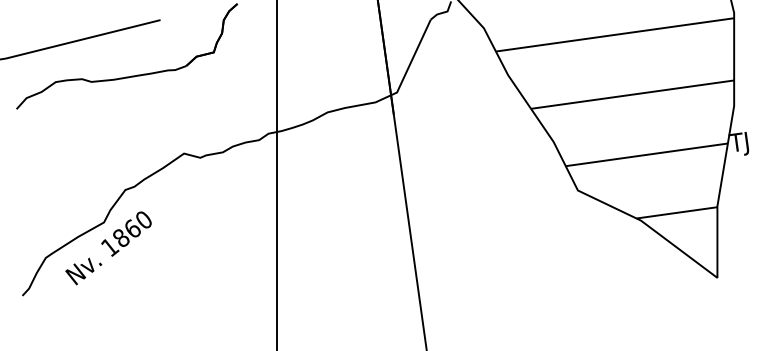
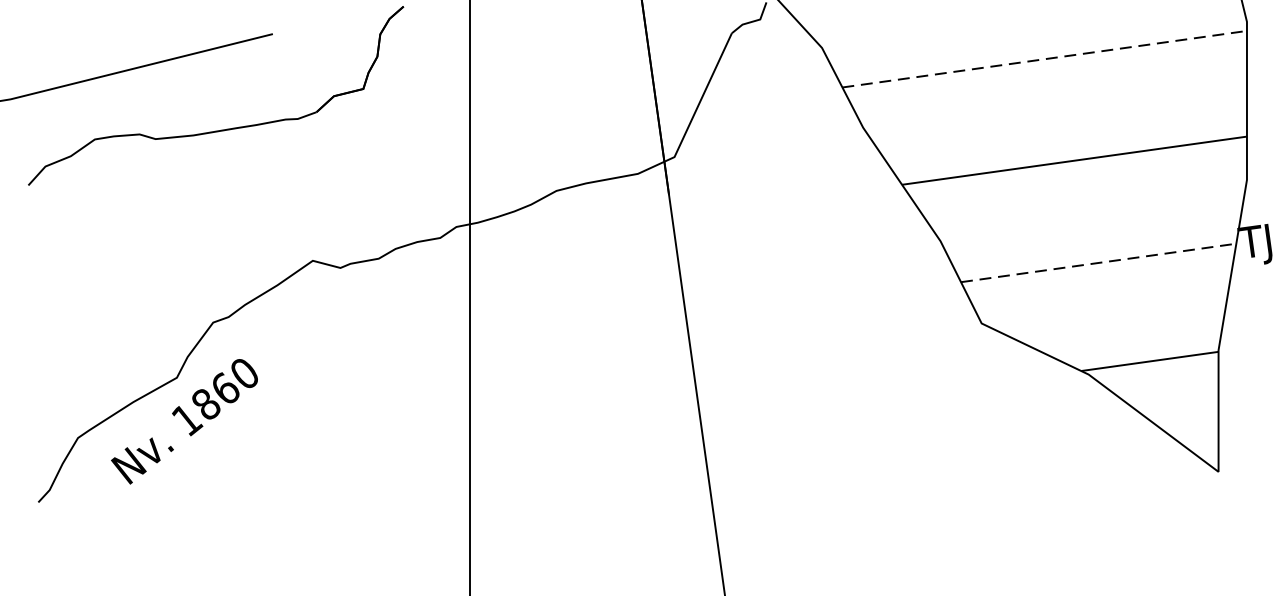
line: (615, 34) -> (1045, 58), solid -> dashed
line: (646, 154) -> (1098, 262), solid -> dashed

